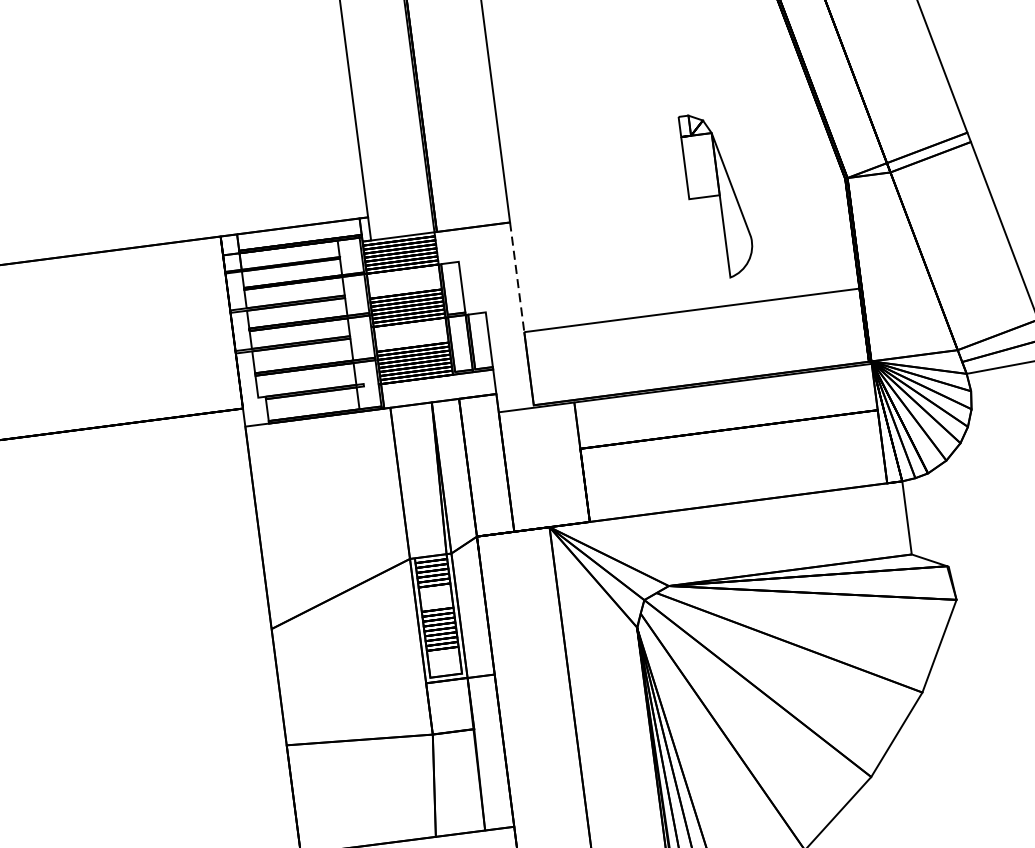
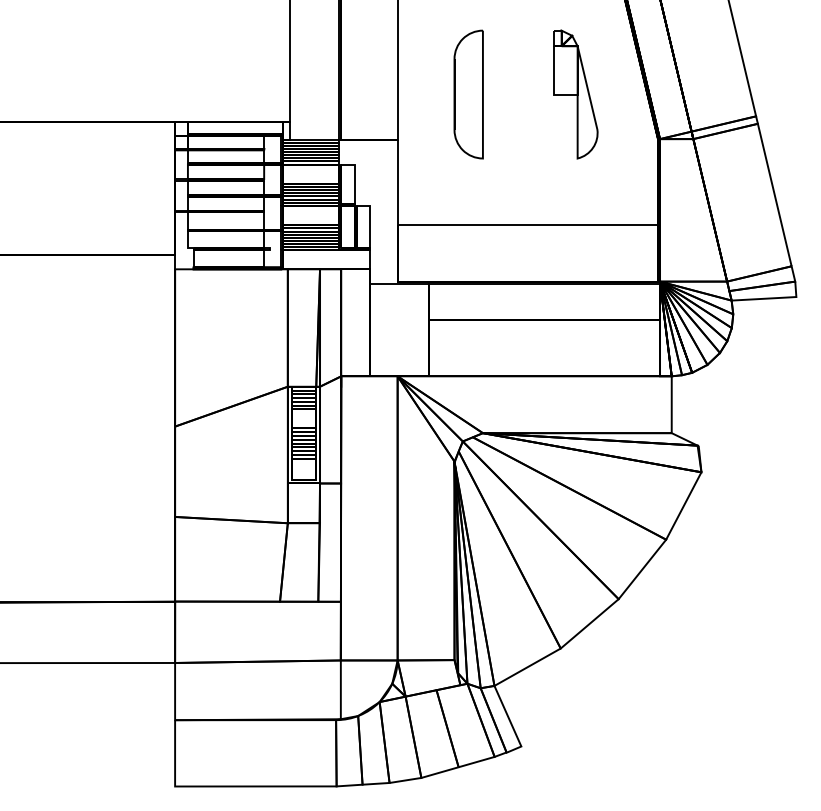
part: (593, 152) -> (468, 94), added
part: (716, 195) -> (575, 94), moved
line: (516, 277) -> (397, 182), dashed -> solid

